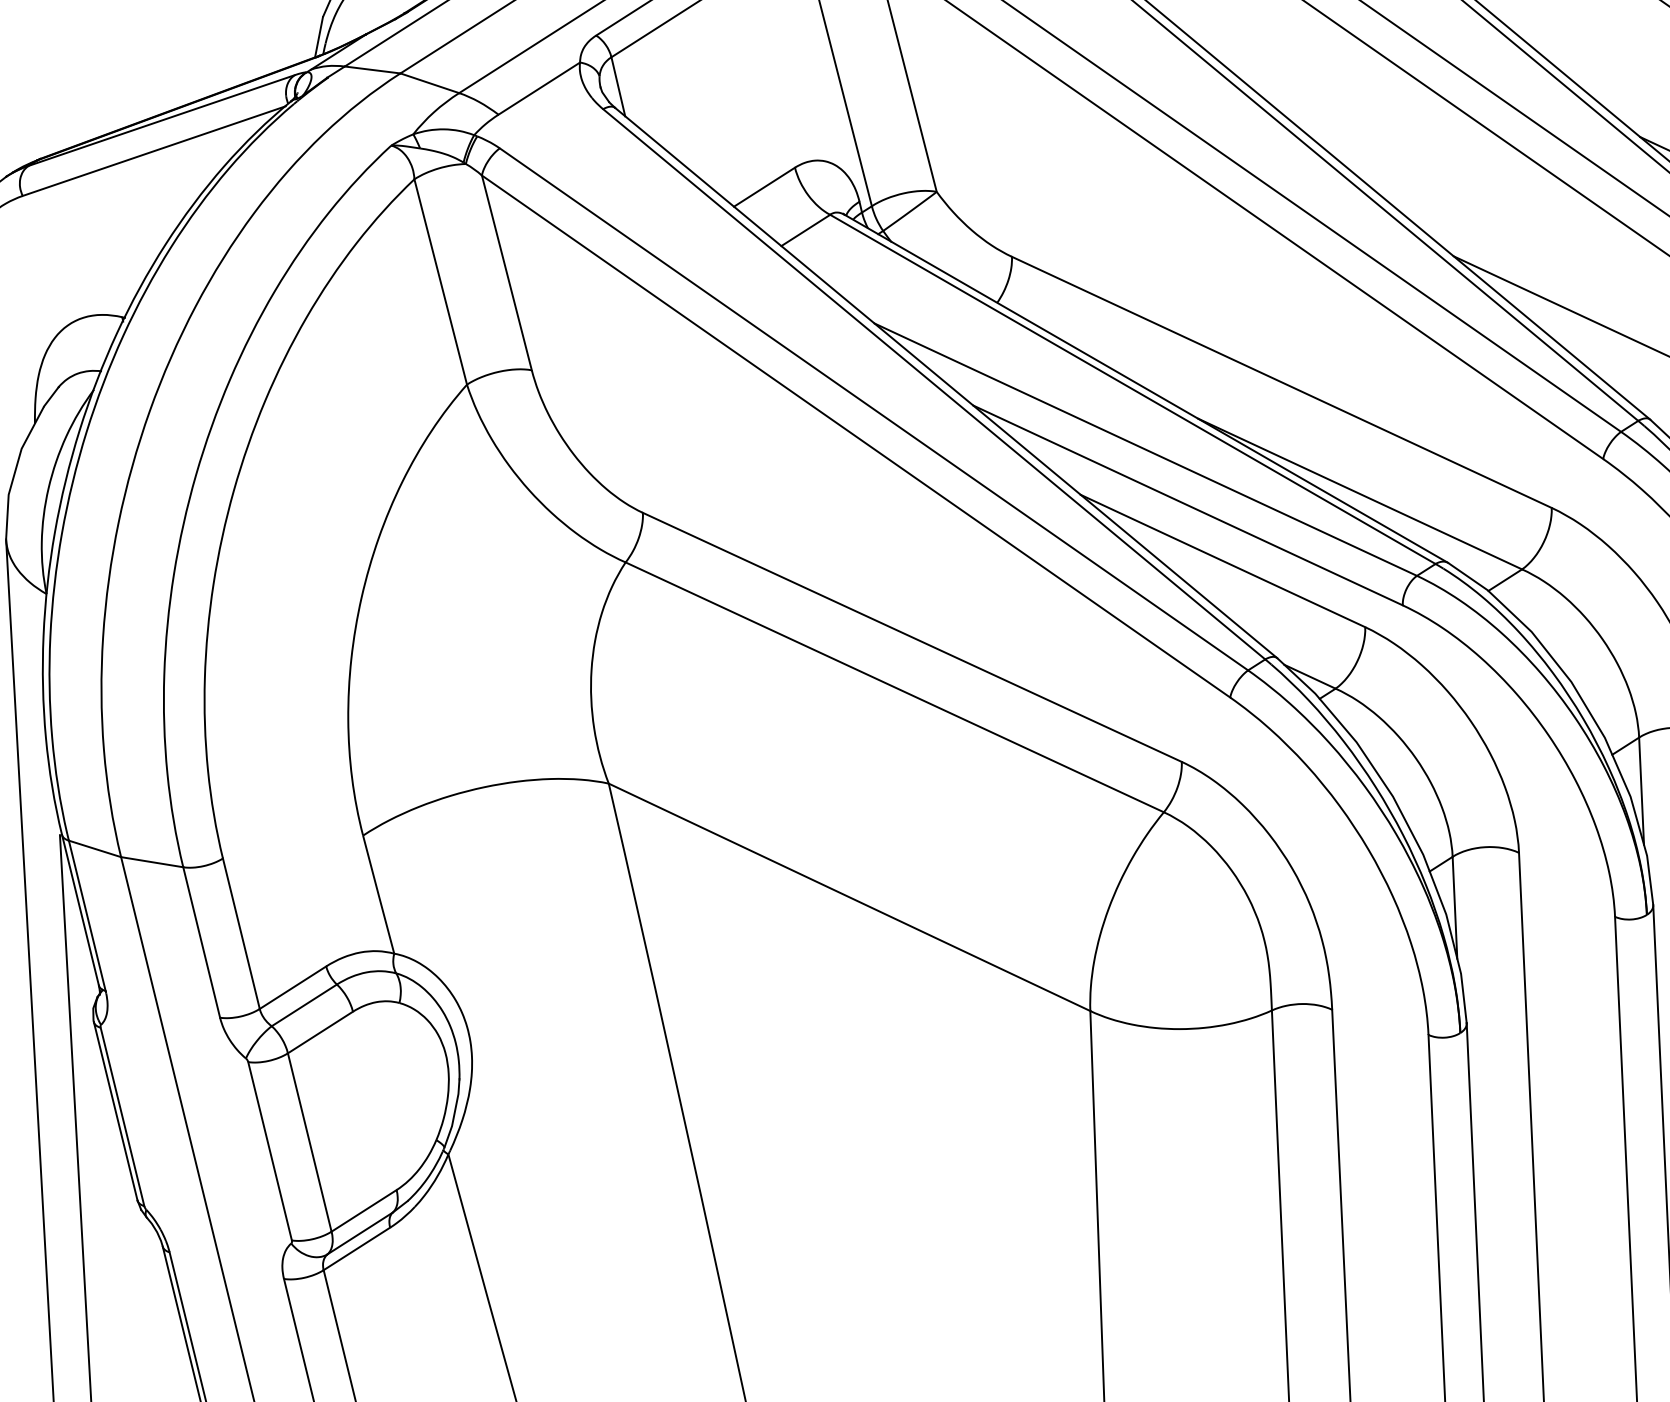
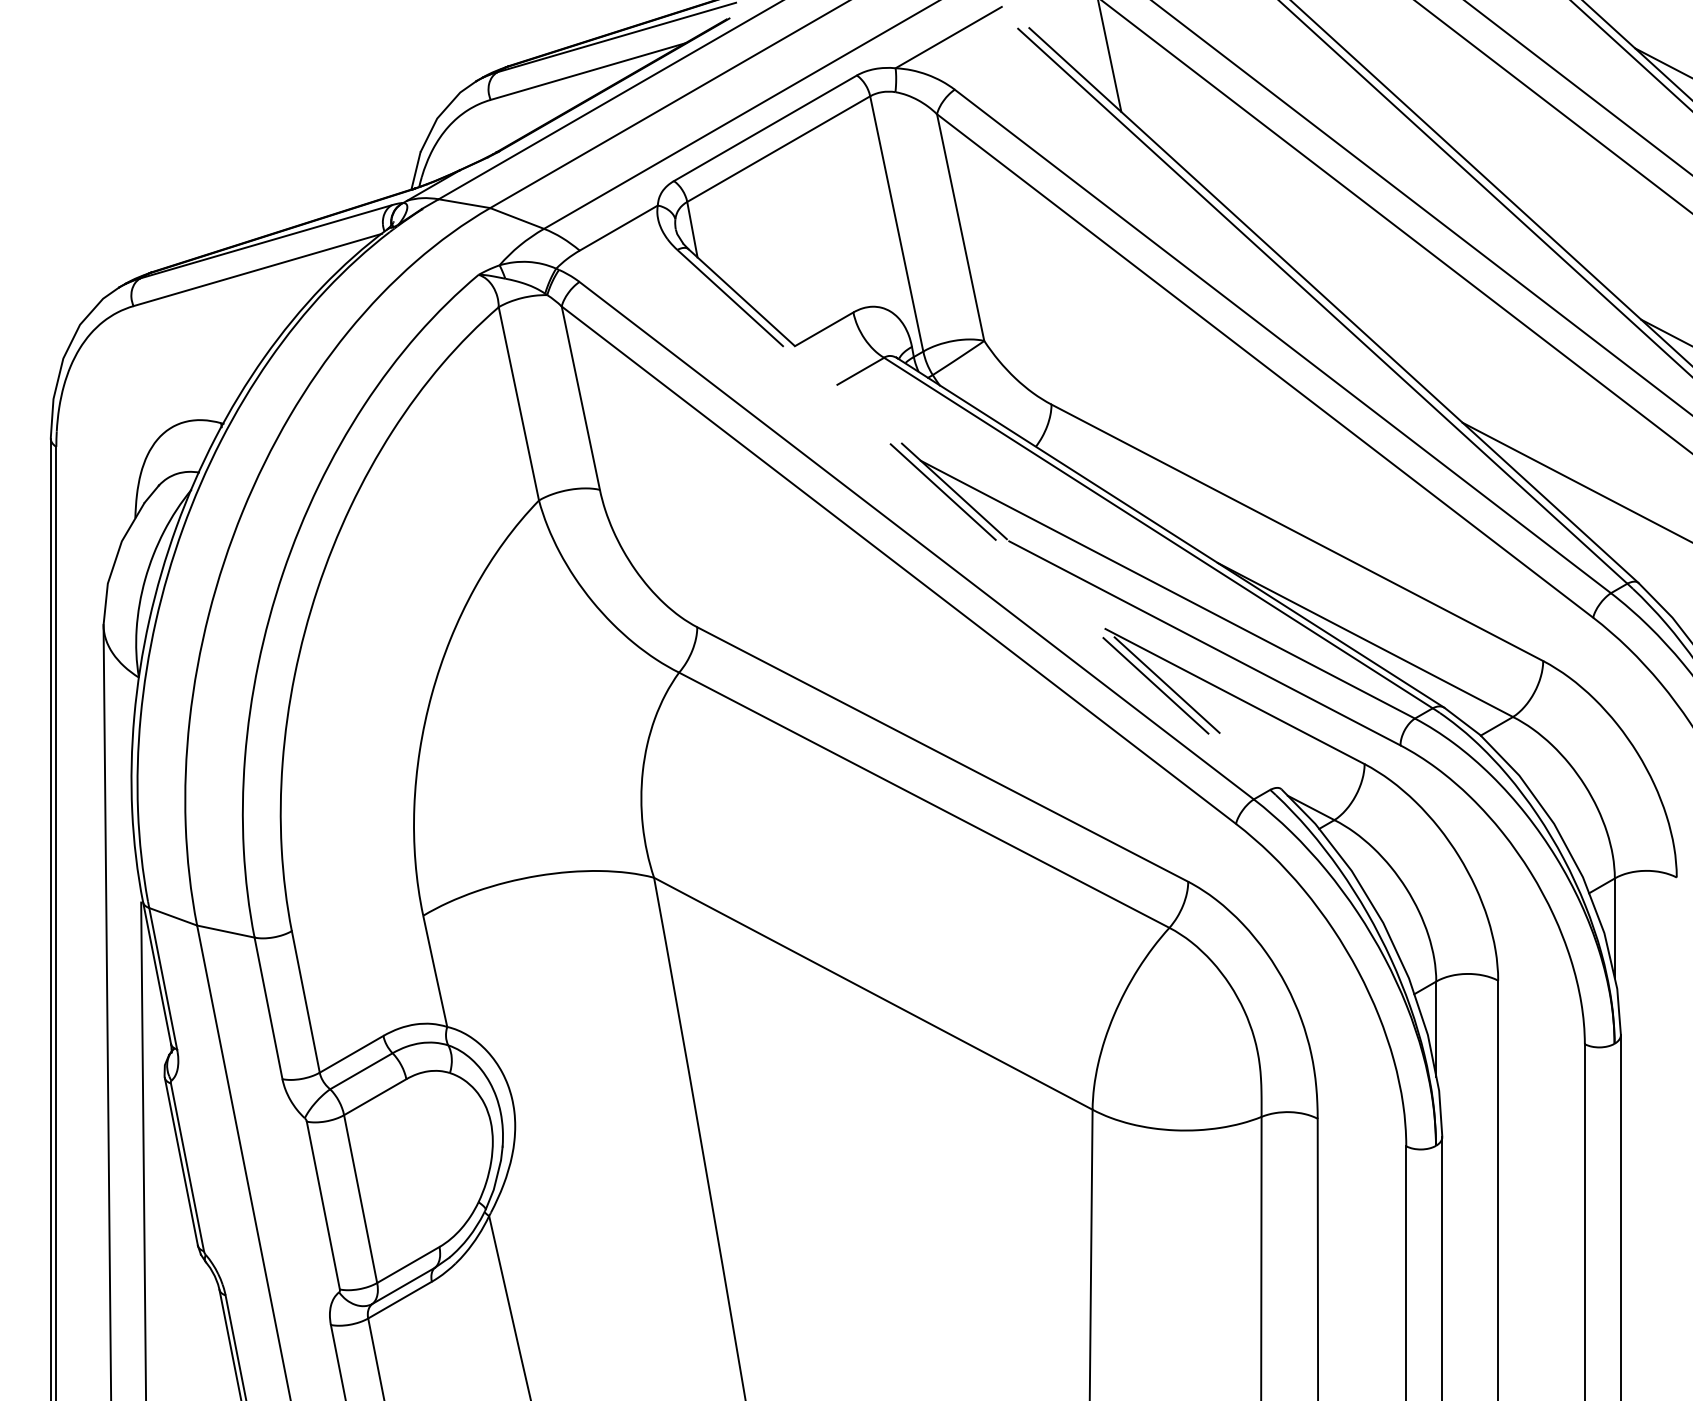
line: (933, 383) -> (973, 519), solid -> dashed
line: (946, 383) -> (985, 519), solid -> dashed

